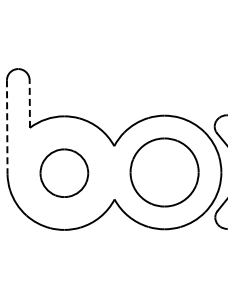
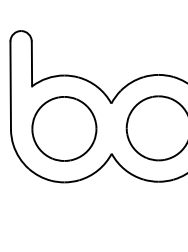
line: (29, 104) -> (31, 64), dashed -> solid
line: (7, 127) -> (10, 86), dashed -> solid
part: (64, 173) -> (64, 129), size x1.43

